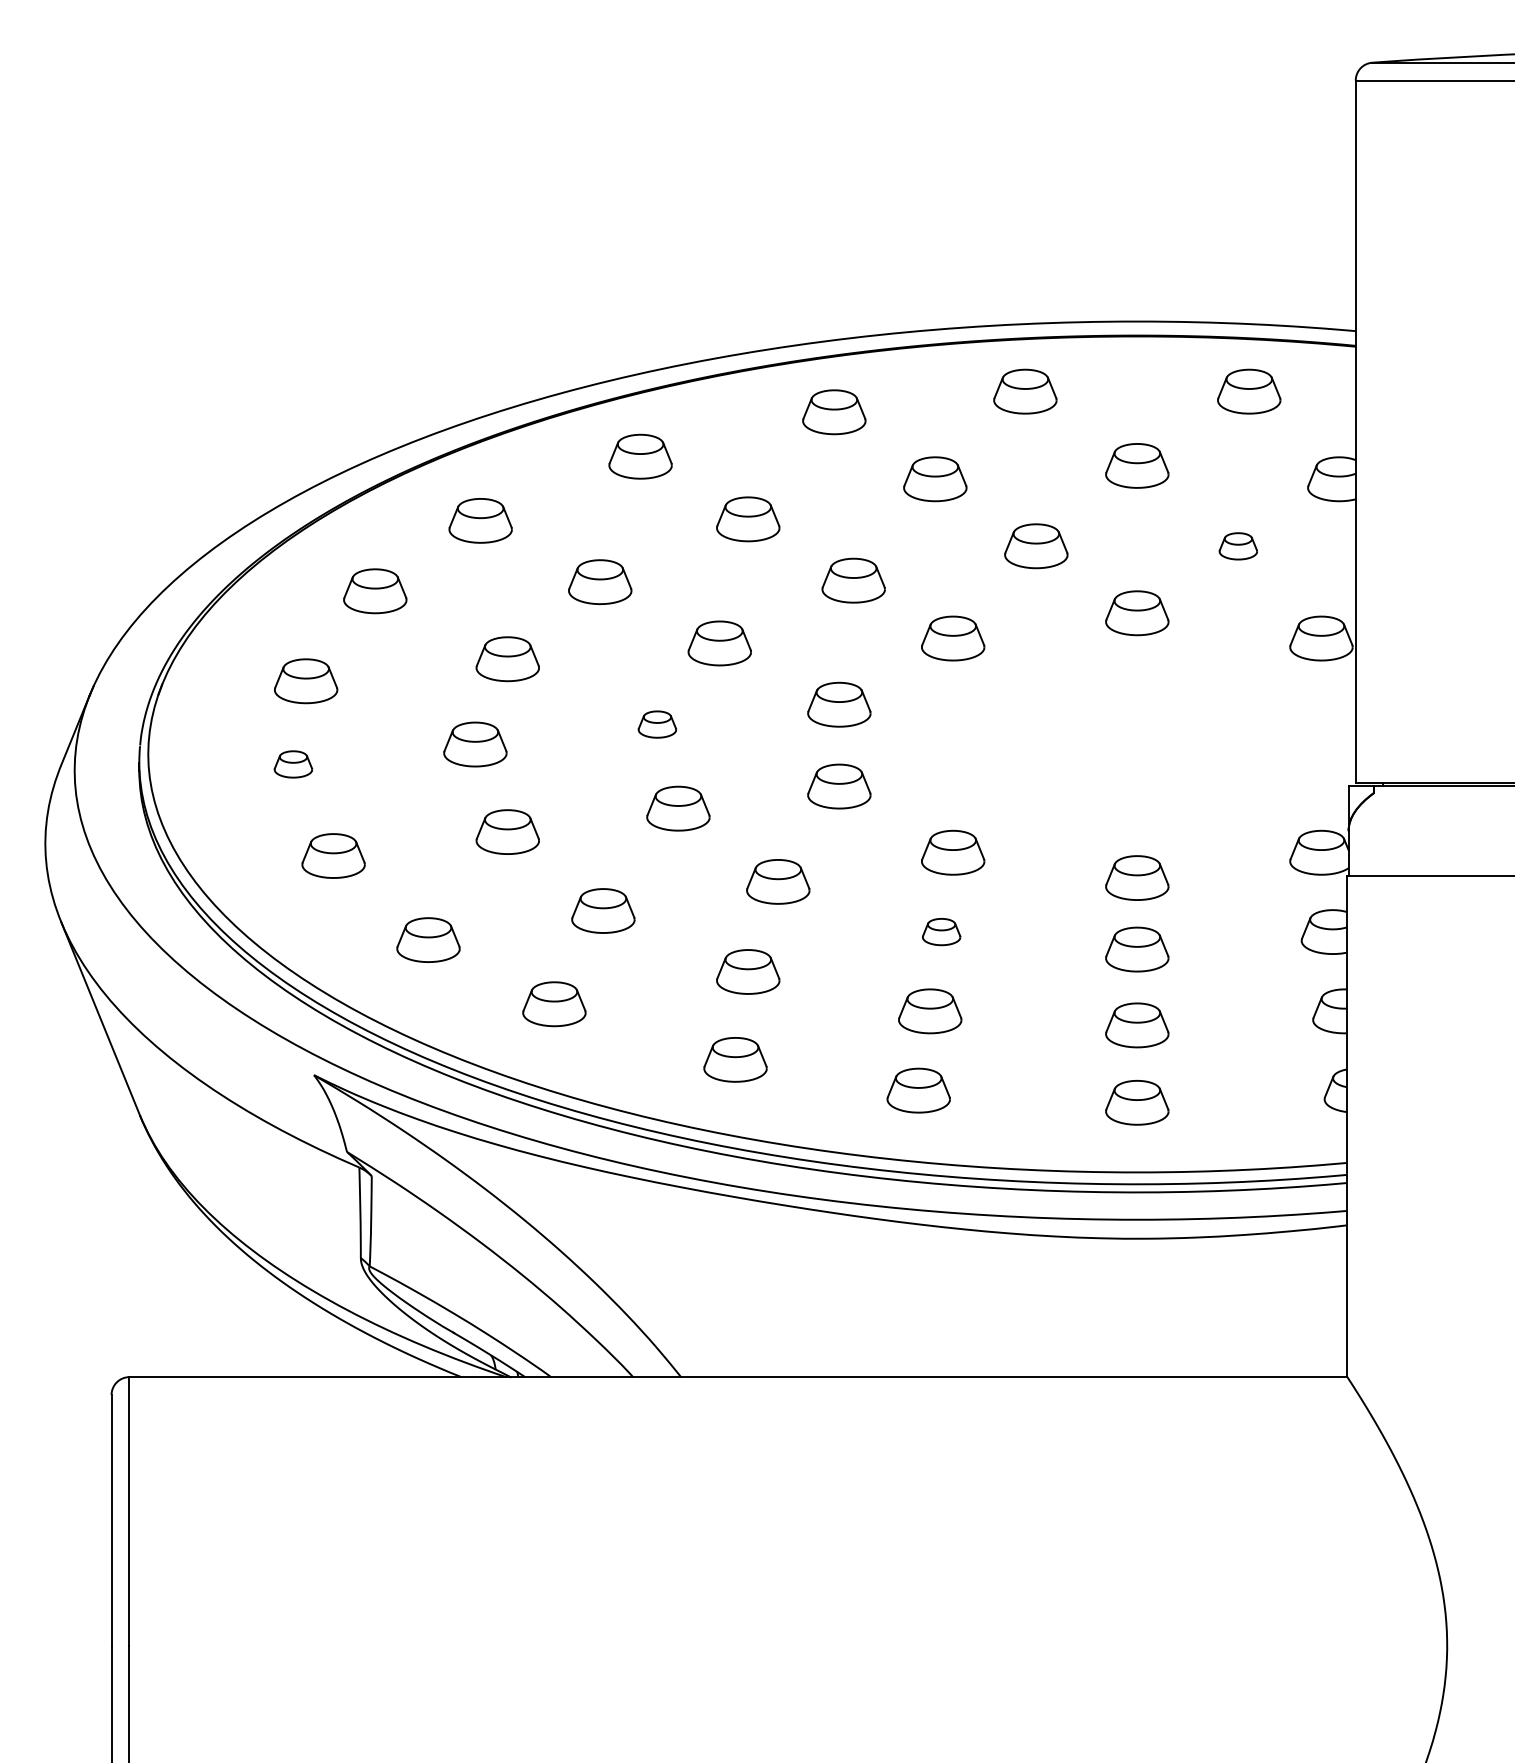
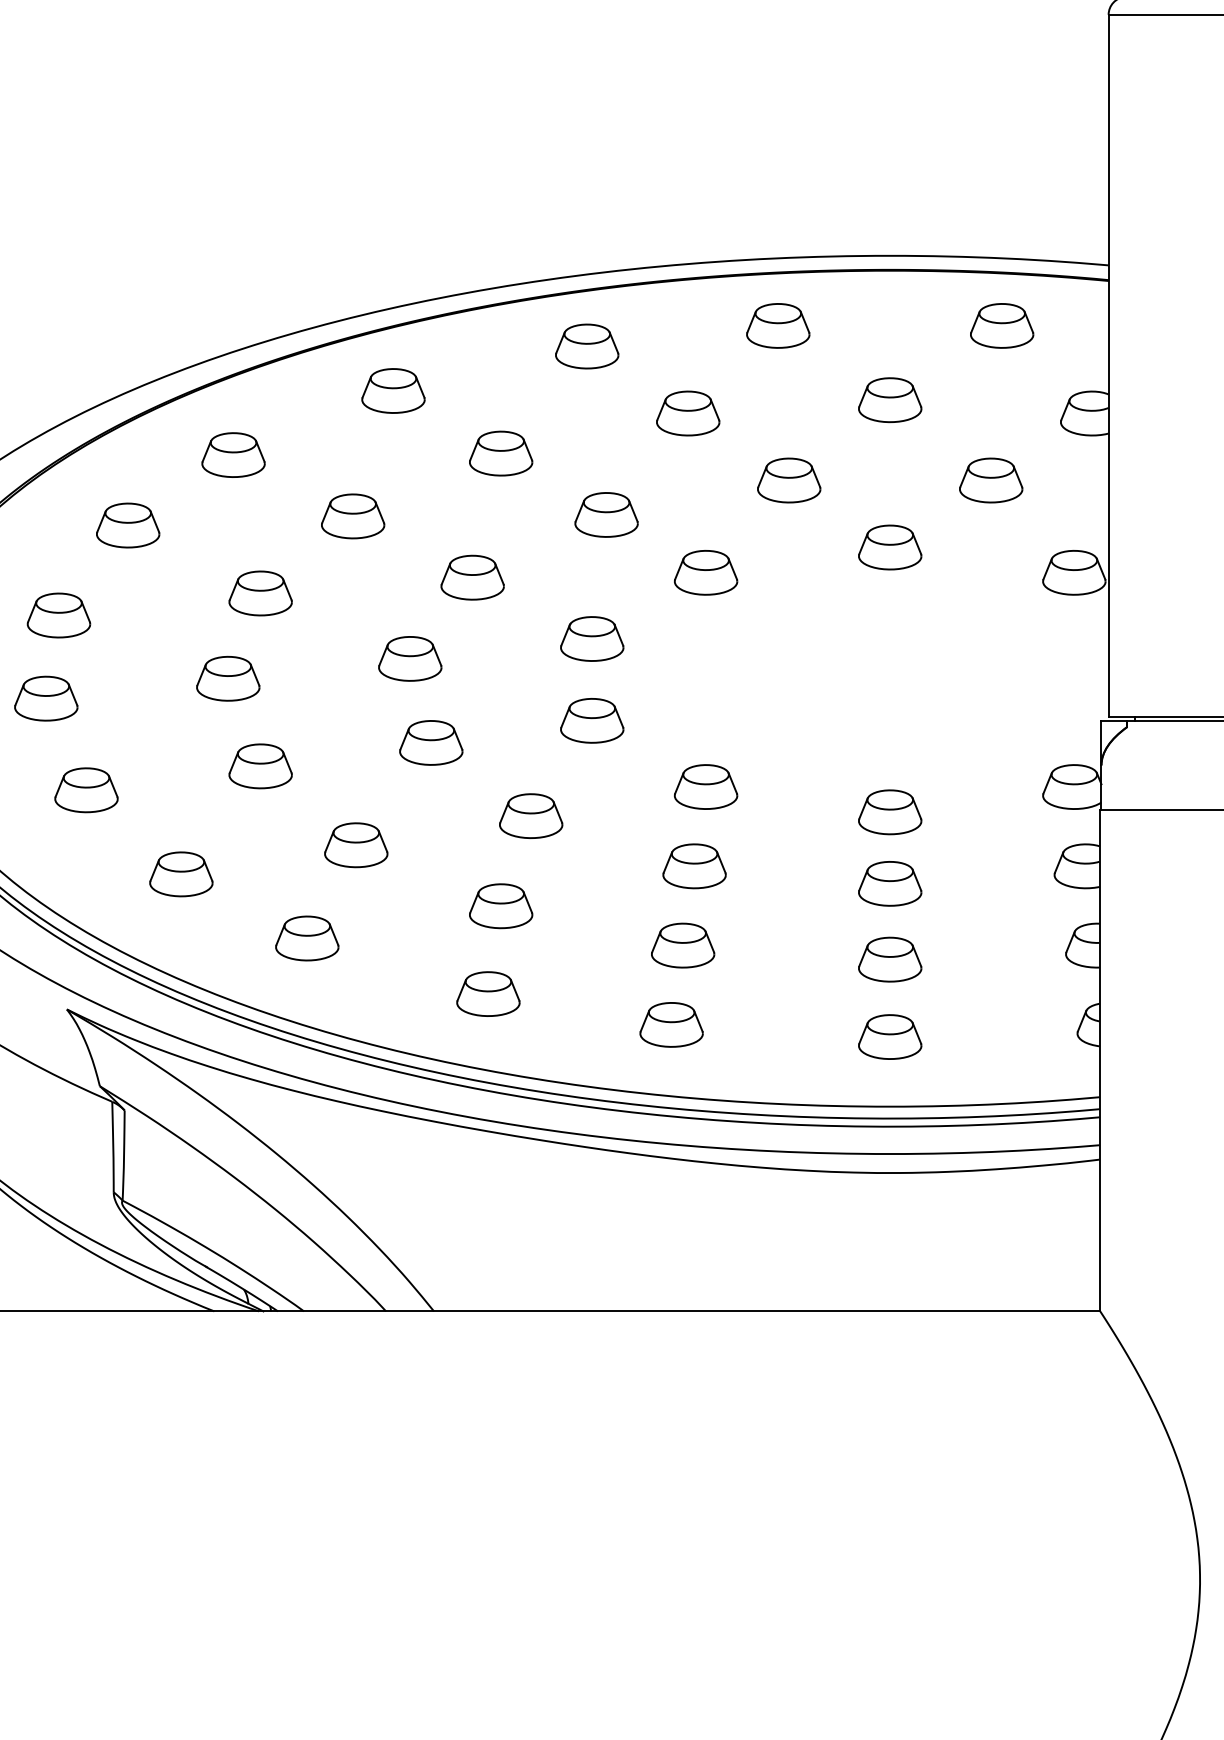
part: (1238, 546) -> (991, 480), size x1.67
part: (657, 724) -> (410, 658), size x1.67
part: (293, 764) -> (46, 698), size x1.67
part: (941, 931) -> (694, 865), size x1.67

